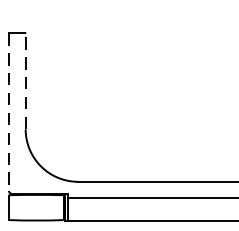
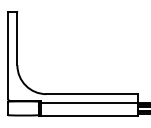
line: (25, 80) -> (17, 38), dashed -> solid
line: (9, 111) -> (8, 55), dashed -> solid

